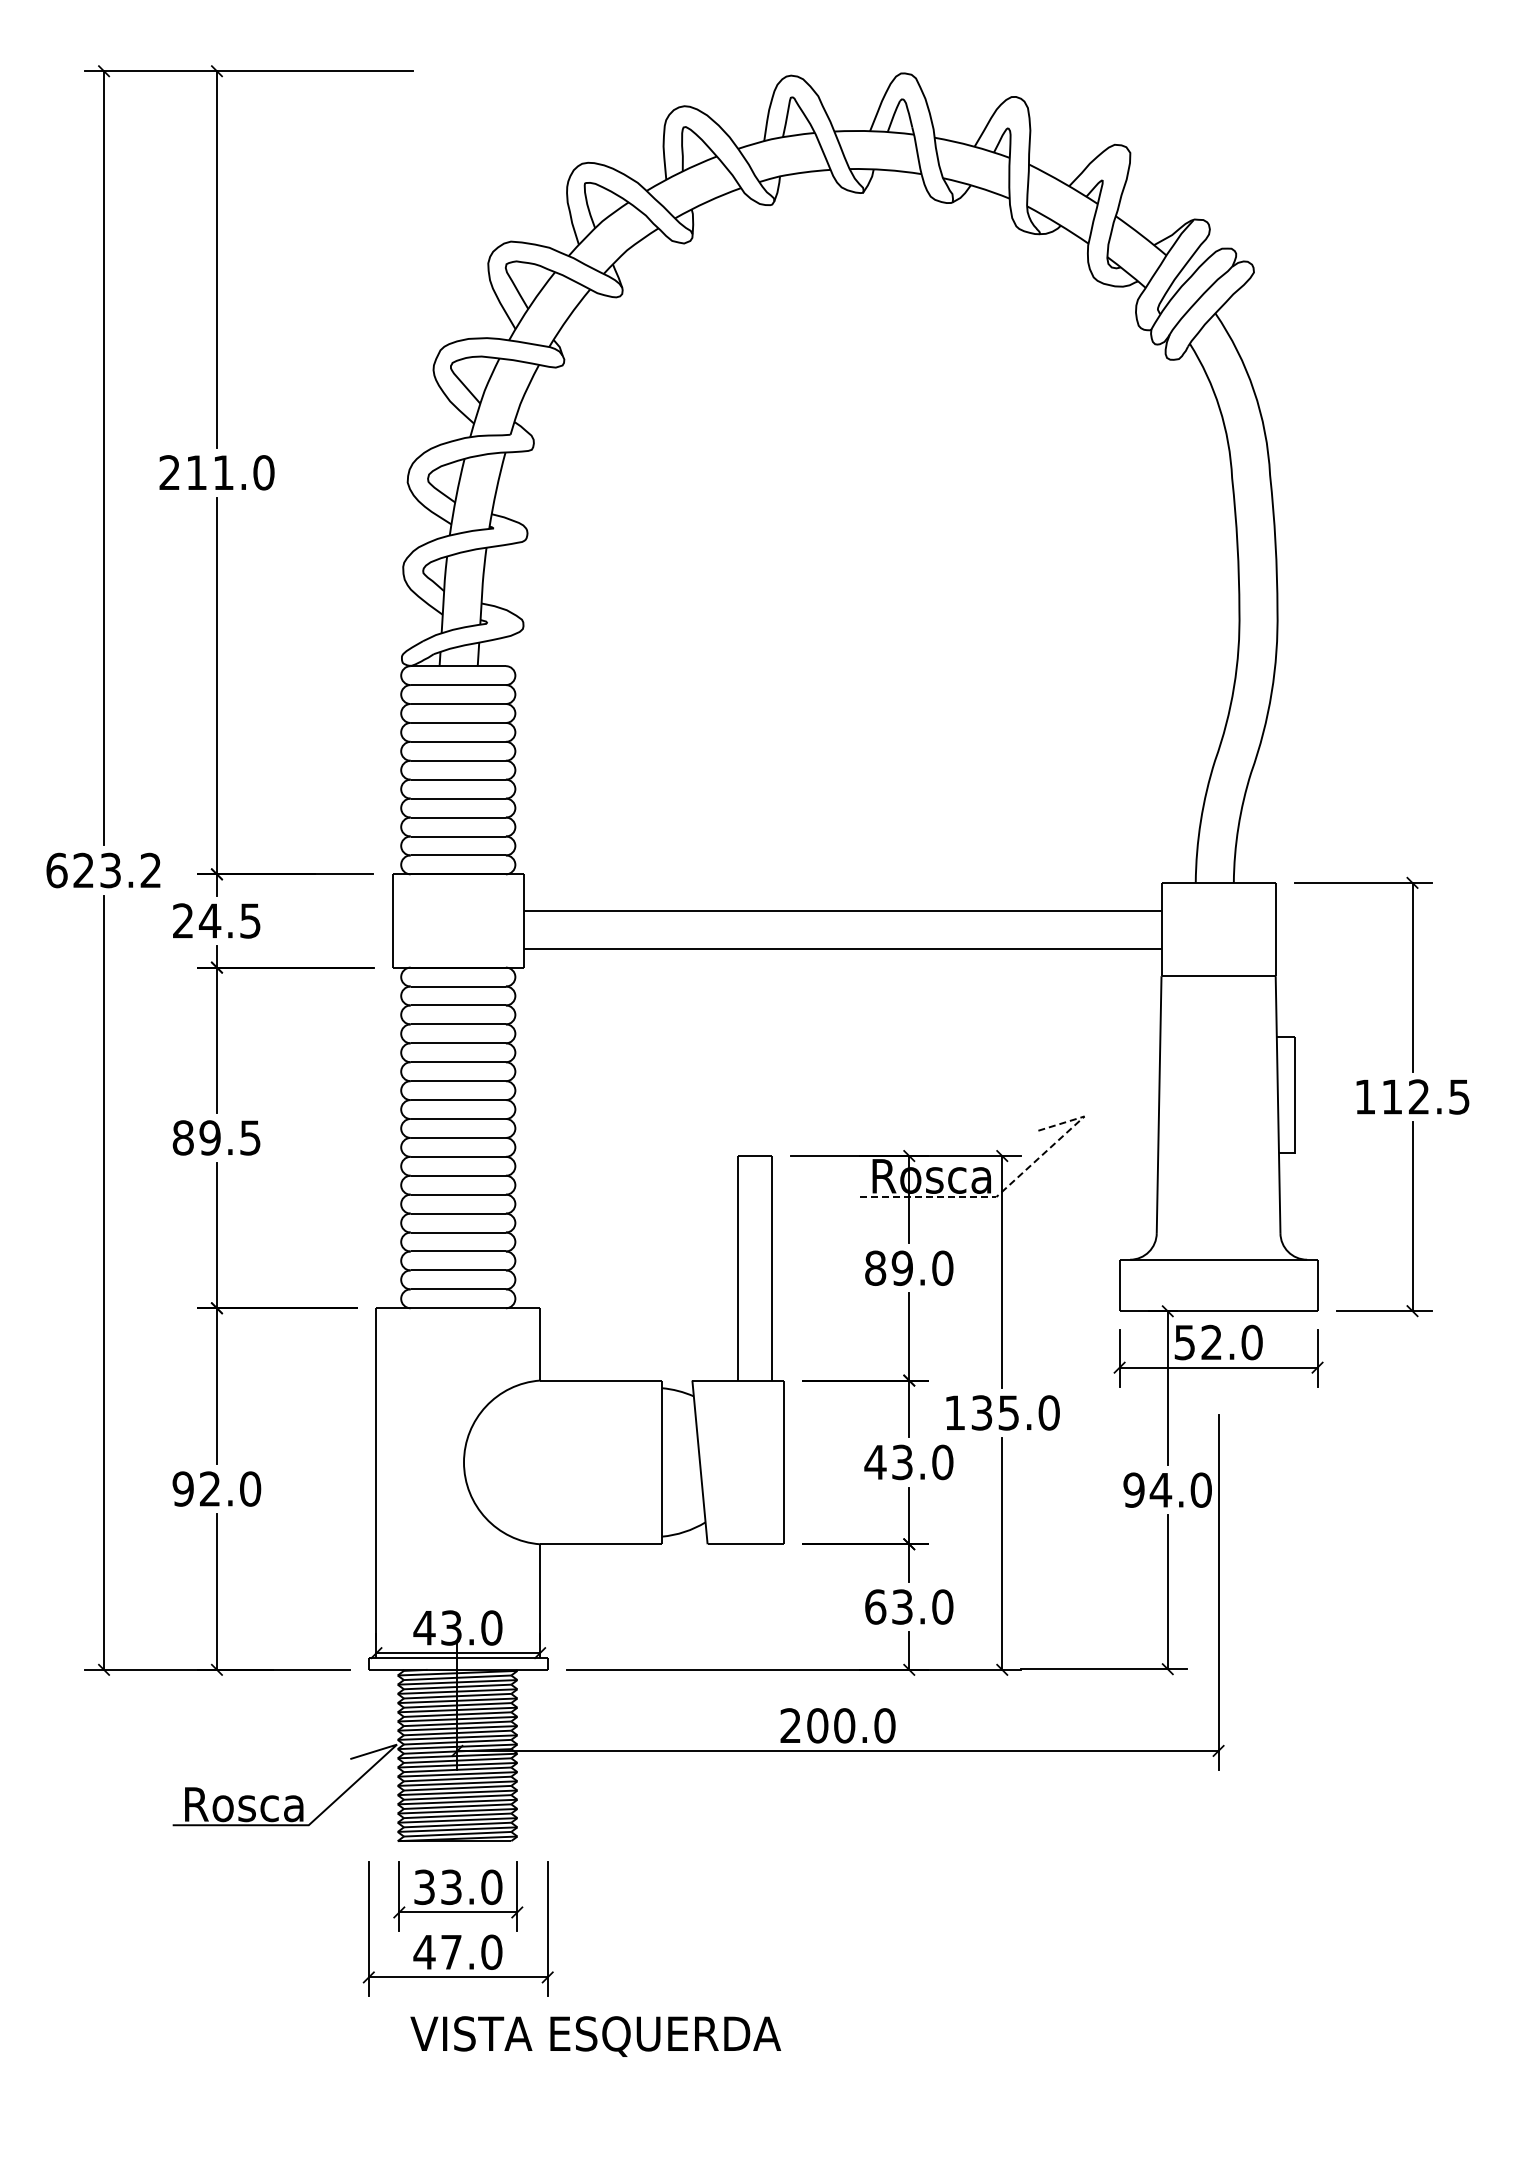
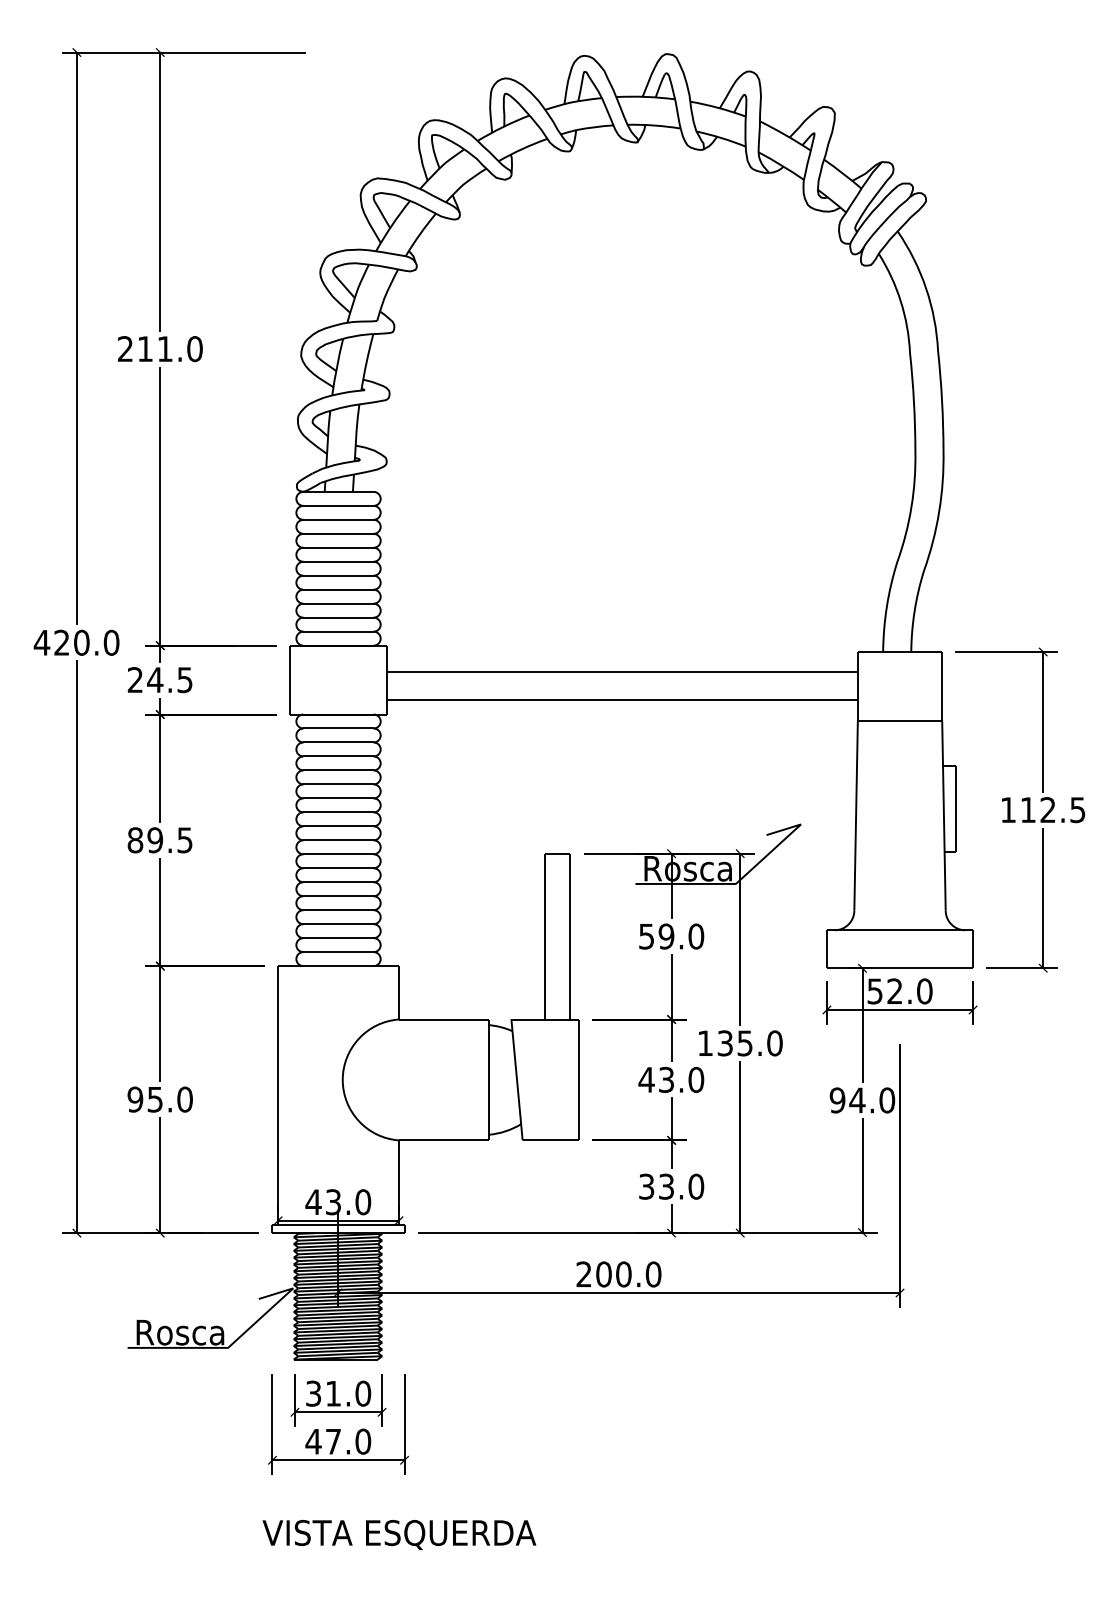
text: (103, 870) -> (76, 642), 623.2 -> 420.0
line: (1008, 1186) -> (744, 876), dashed -> solid
text: (875, 1267) -> (646, 935), 89.0 -> 59.0
text: (209, 1488) -> (154, 1099), 92.0 -> 95.0
text: (875, 1606) -> (646, 1186), 63.0 -> 33.0
text: (451, 1887) -> (333, 1393), 33.0 -> 31.0
text: (595, 2036) -> (399, 1534), moved

